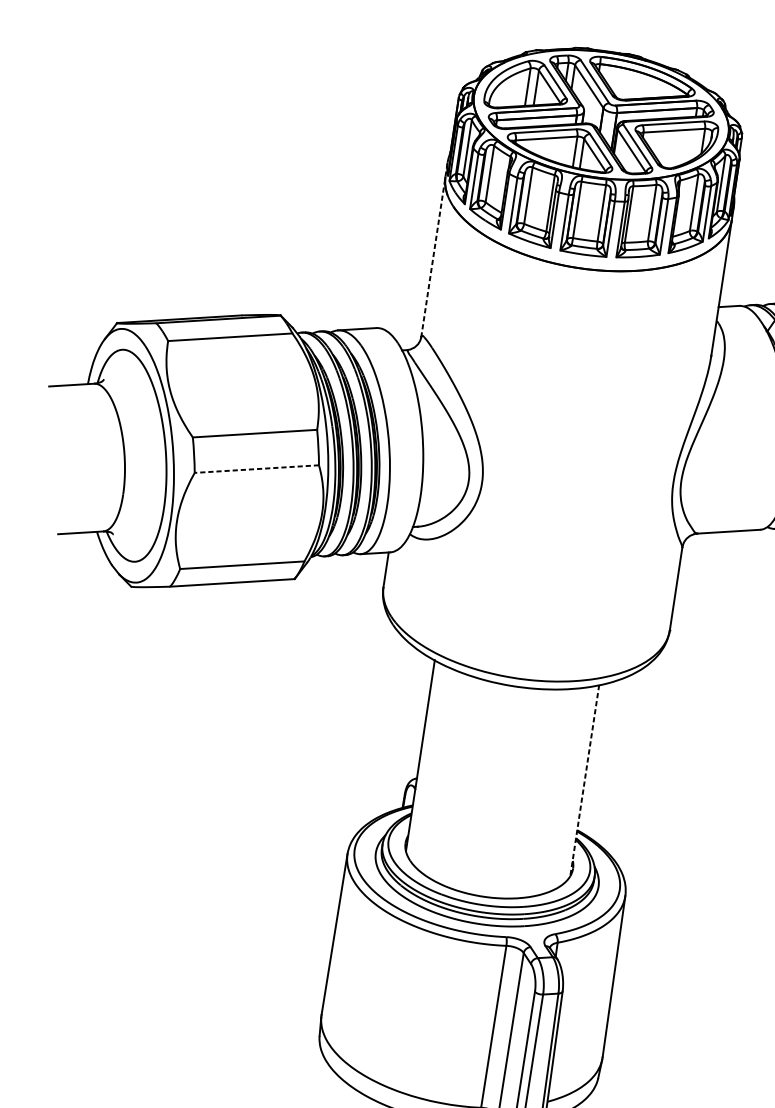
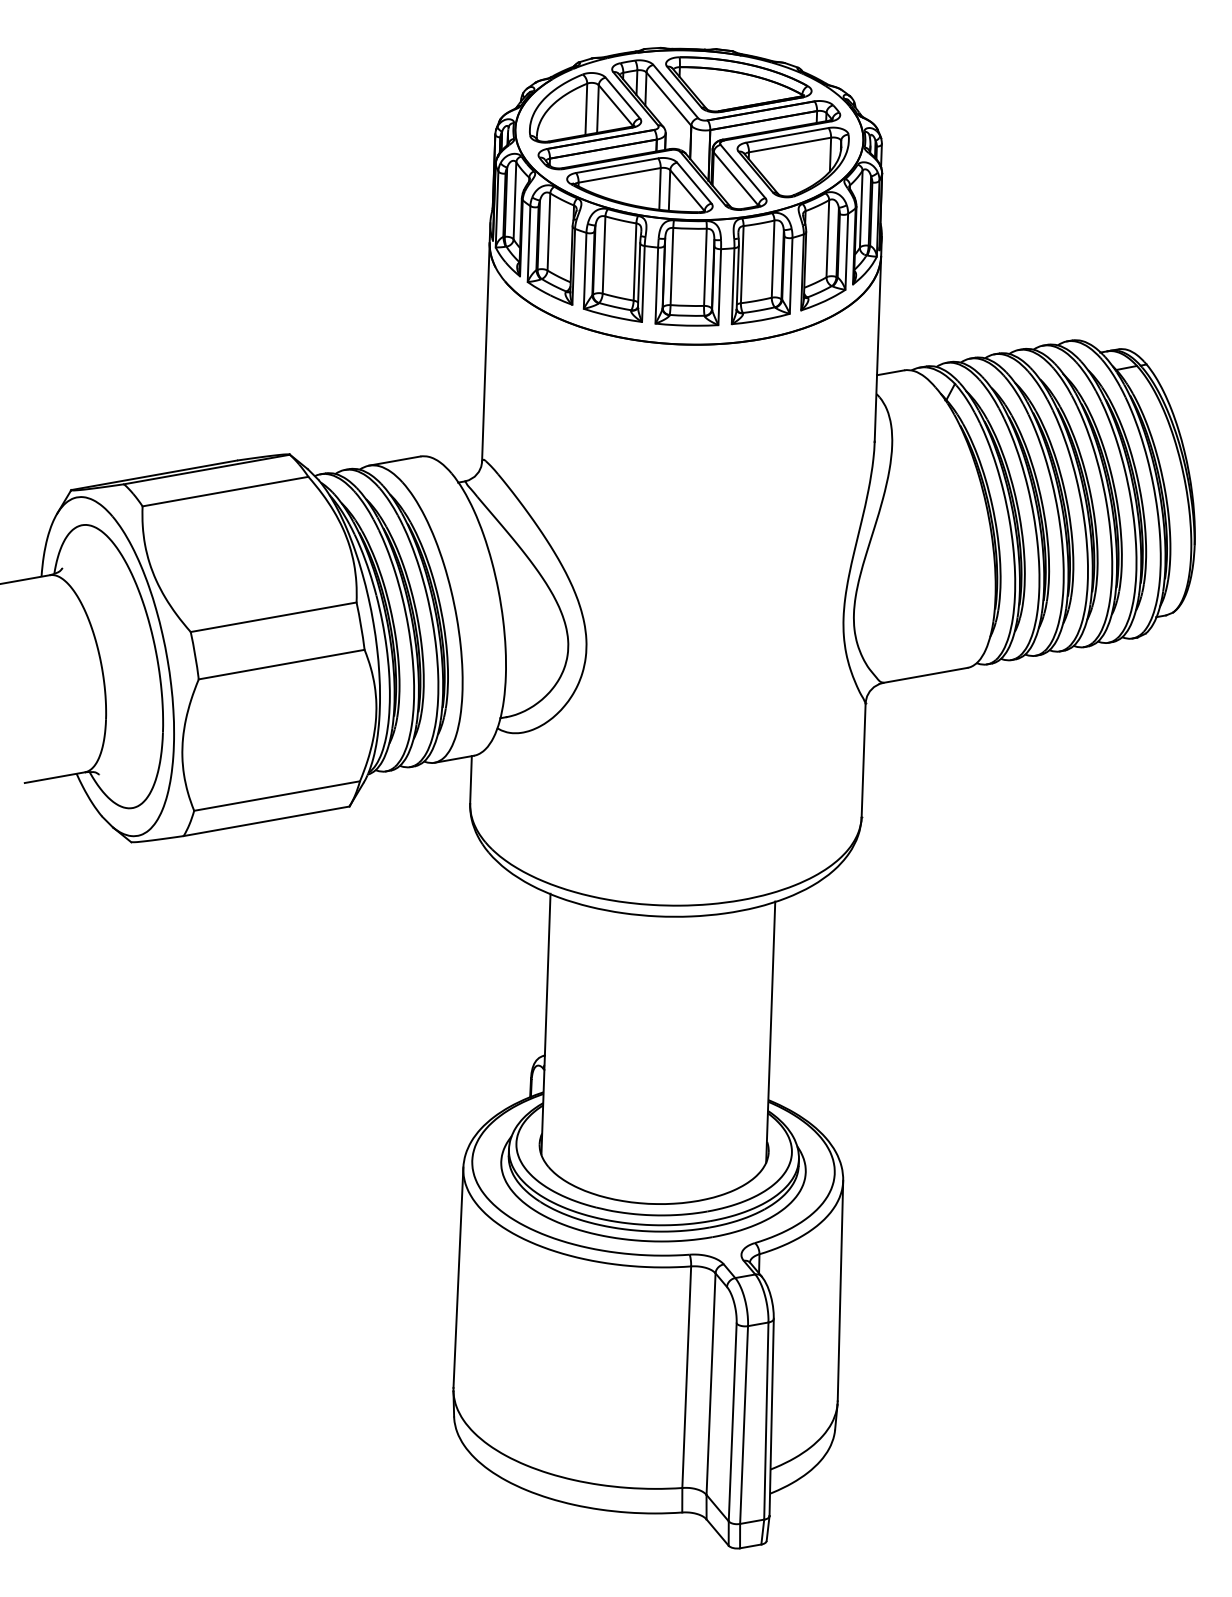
line: (434, 249) -> (486, 342), dashed -> solid
line: (256, 468) -> (281, 664), dashed -> solid
line: (584, 780) -> (770, 1032), dashed -> solid

